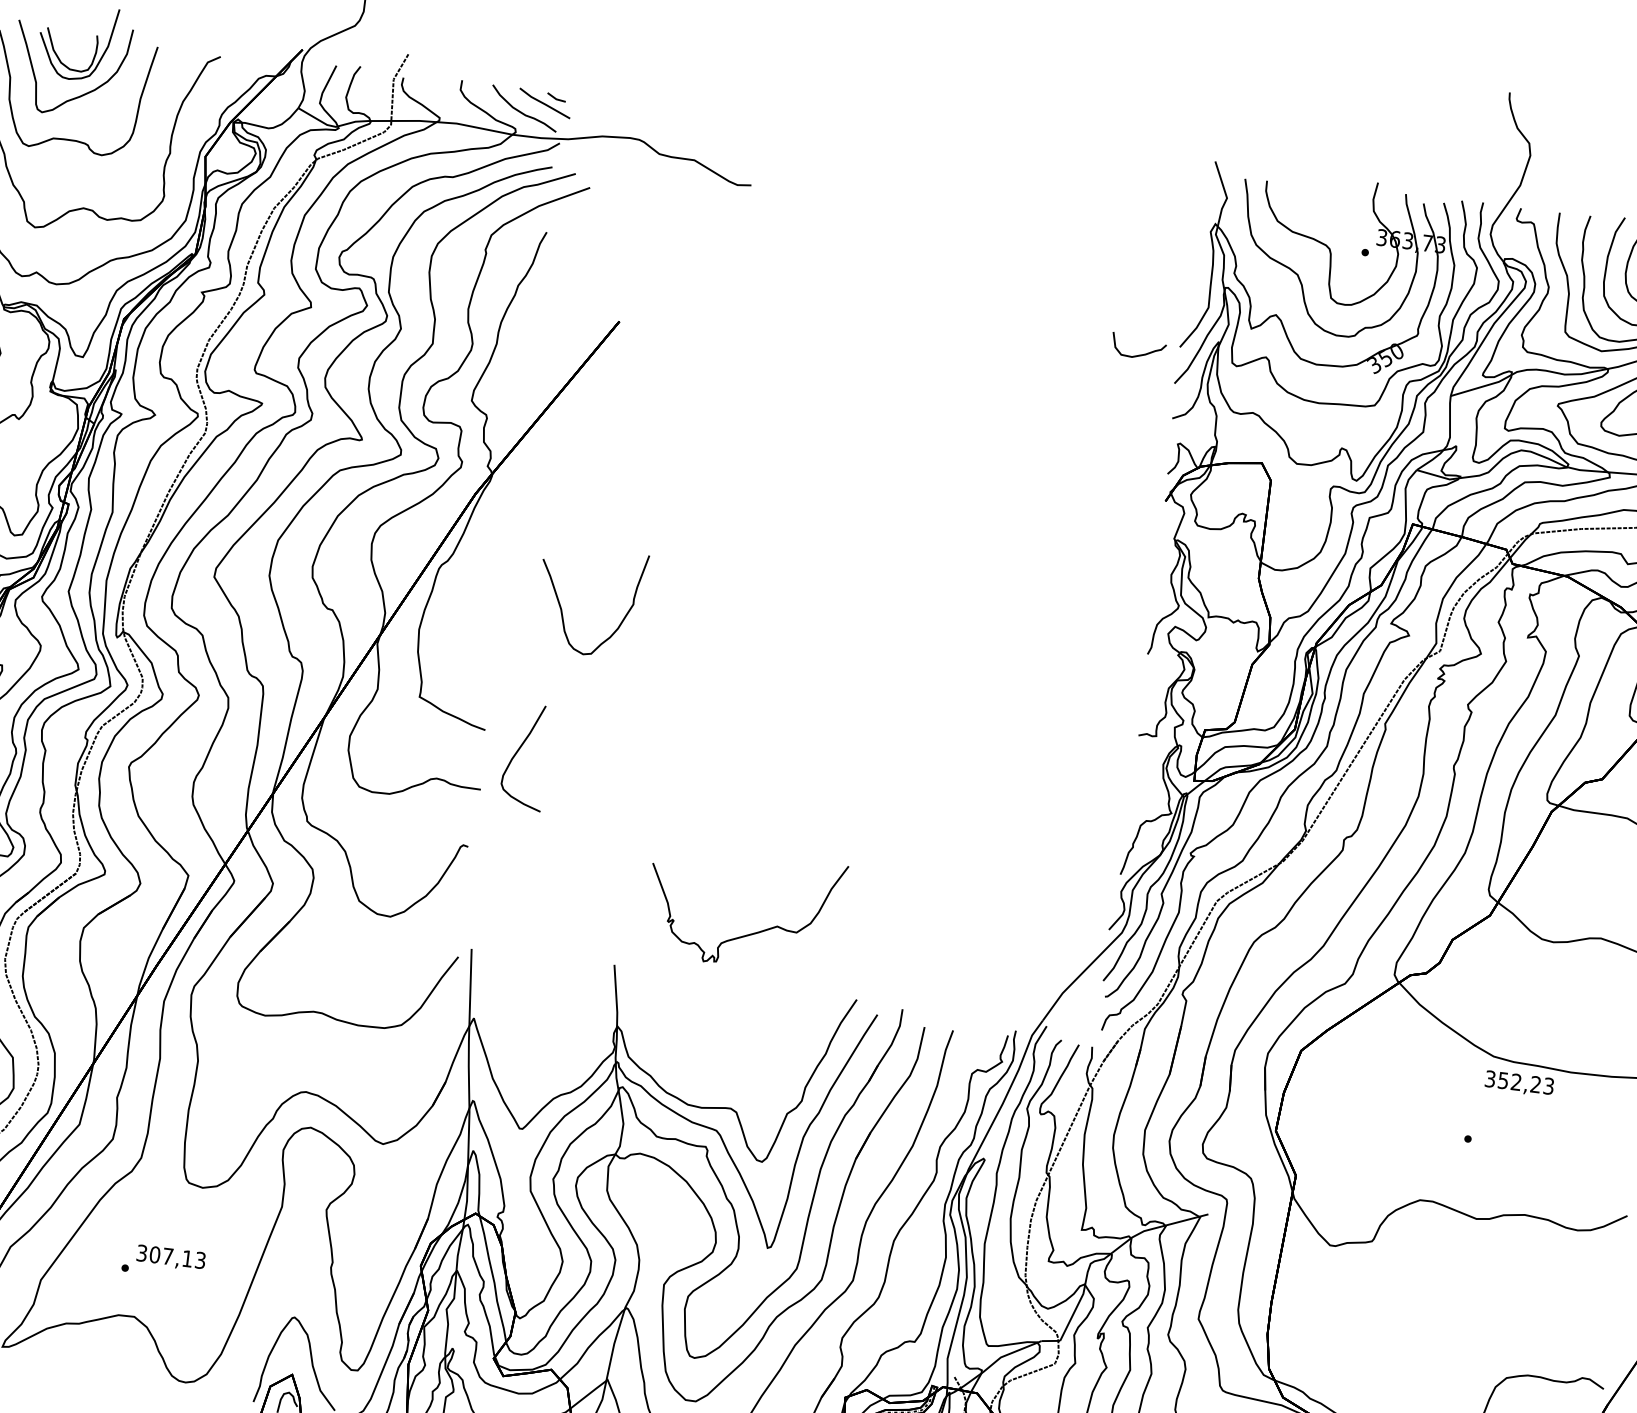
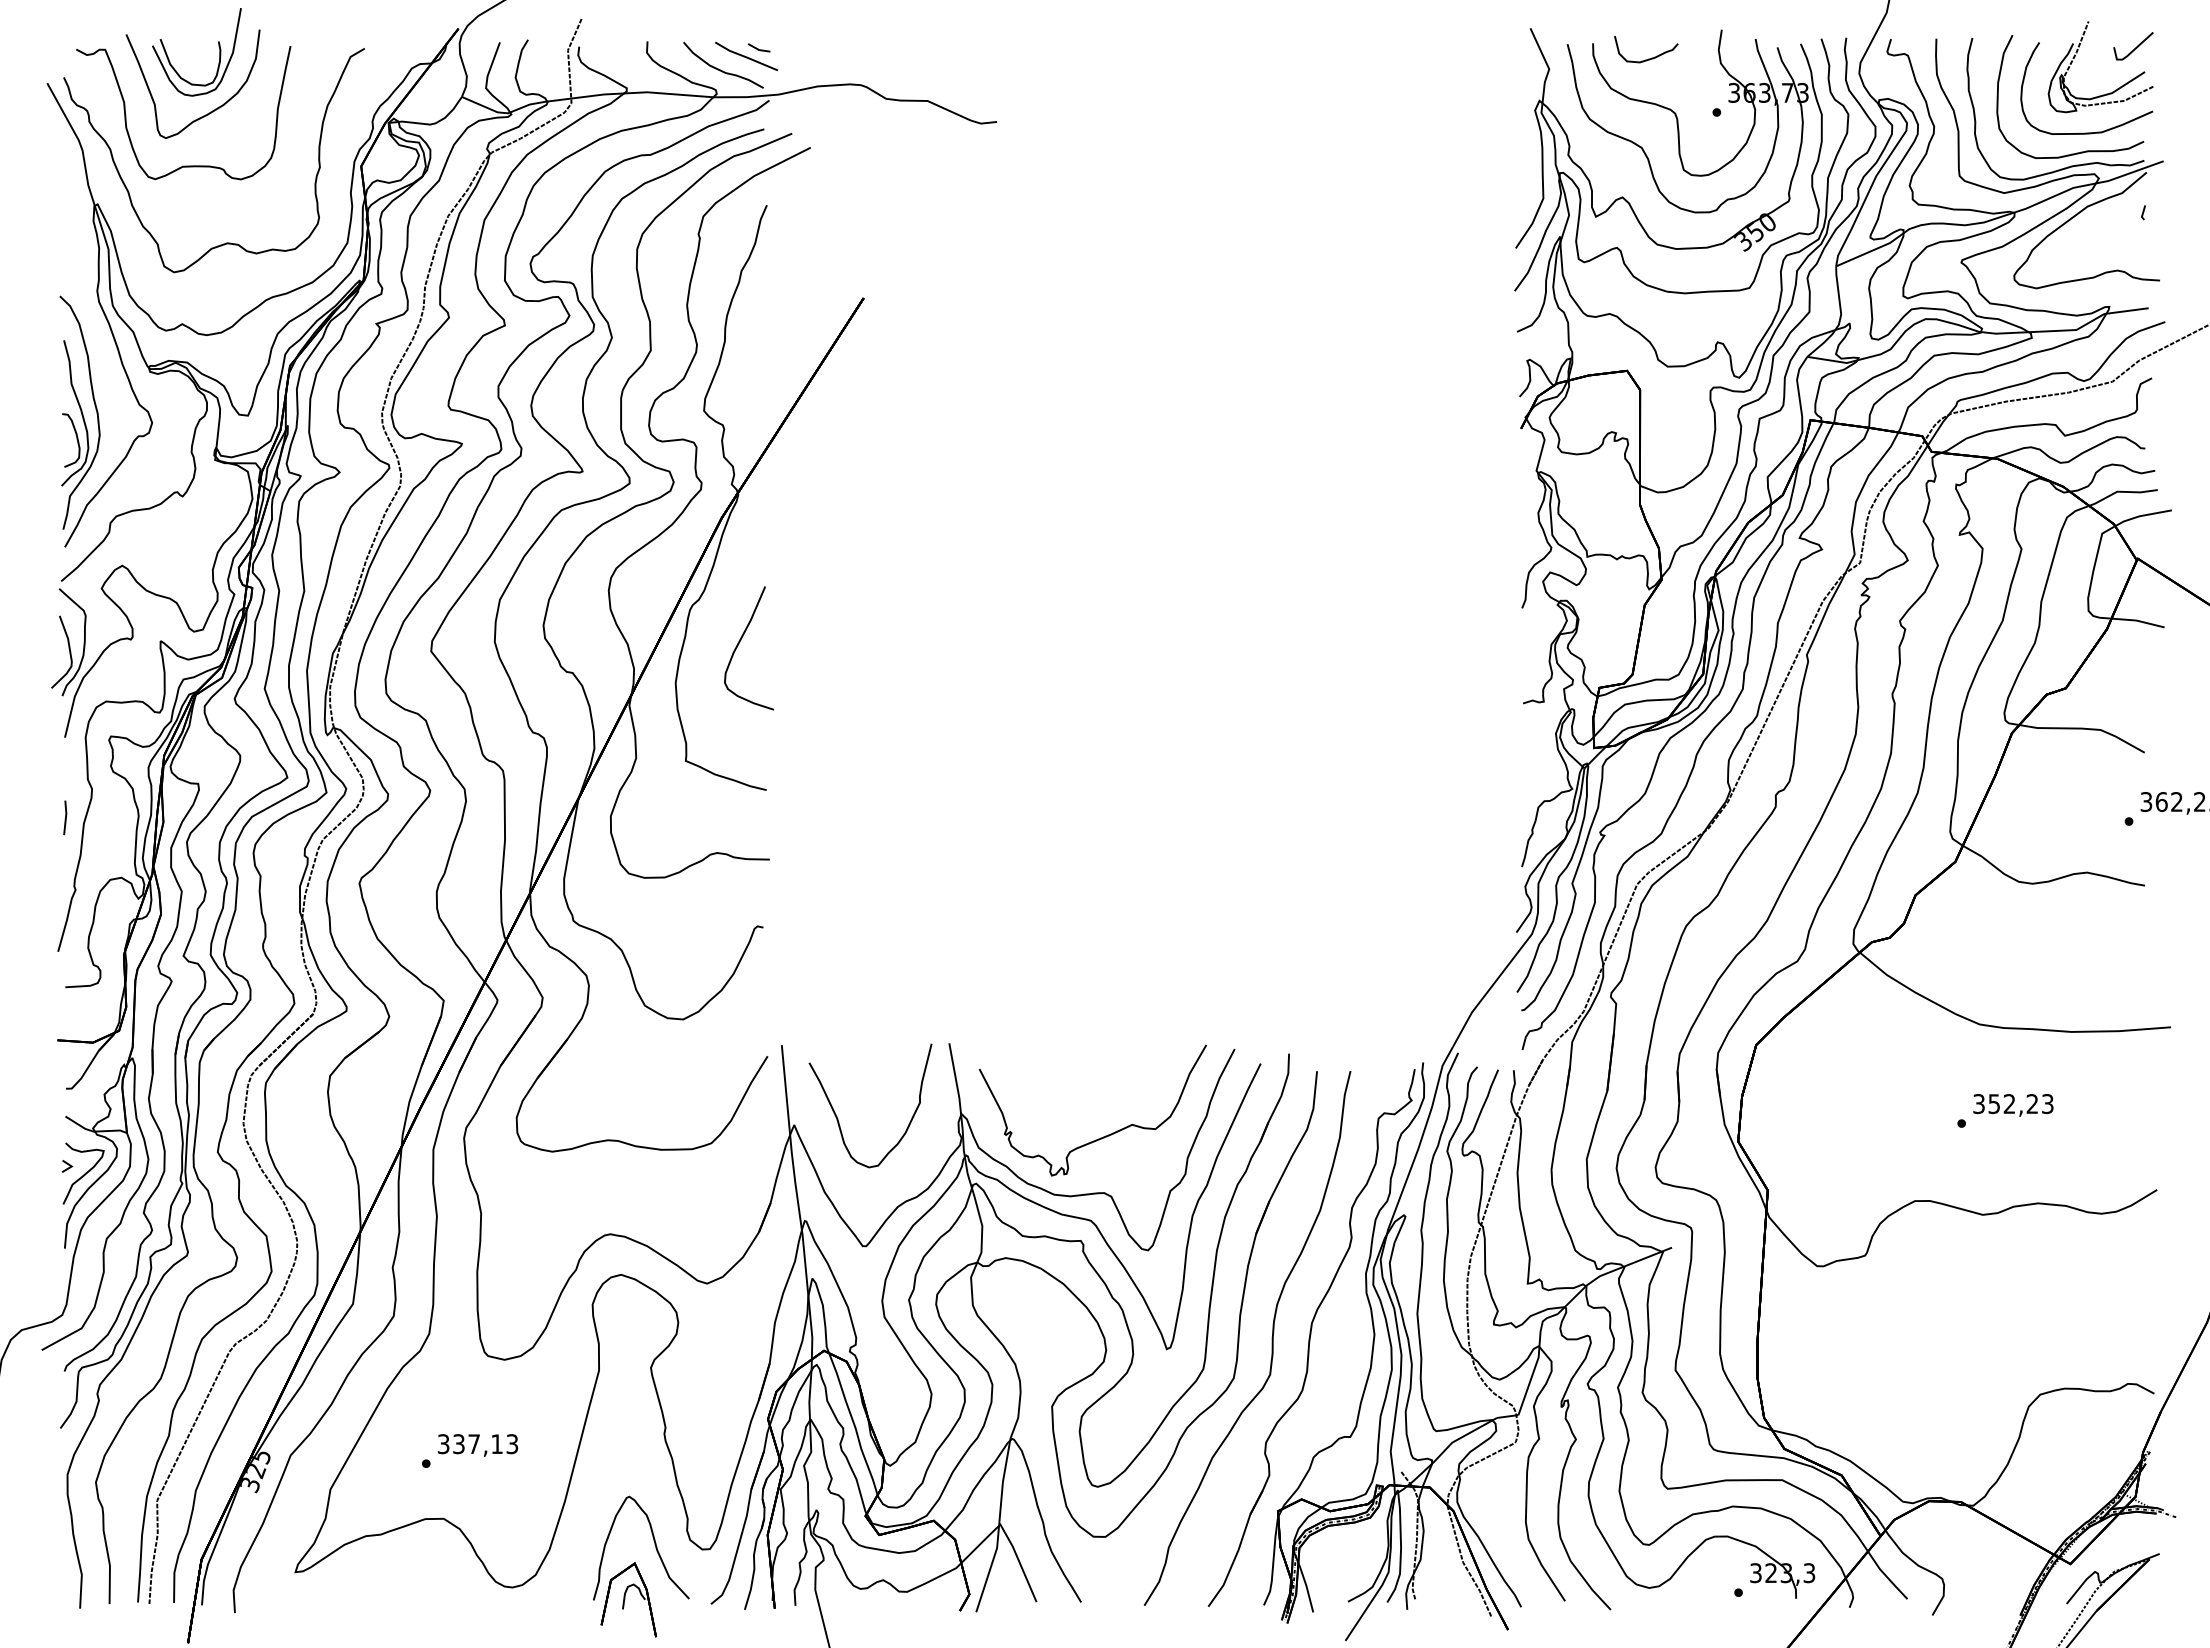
curve: (1139, 354) -> (1648, 58), moved
curve: (562, 609) -> (838, 1118), moved
curve: (519, 751) -> (740, 642), moved
curve: (748, 933) -> (1100, 1137), moved
text: (1519, 1083) -> (2013, 1105), moved
text: (154, 1255) -> (458, 1444), 307,13 -> 337,13

